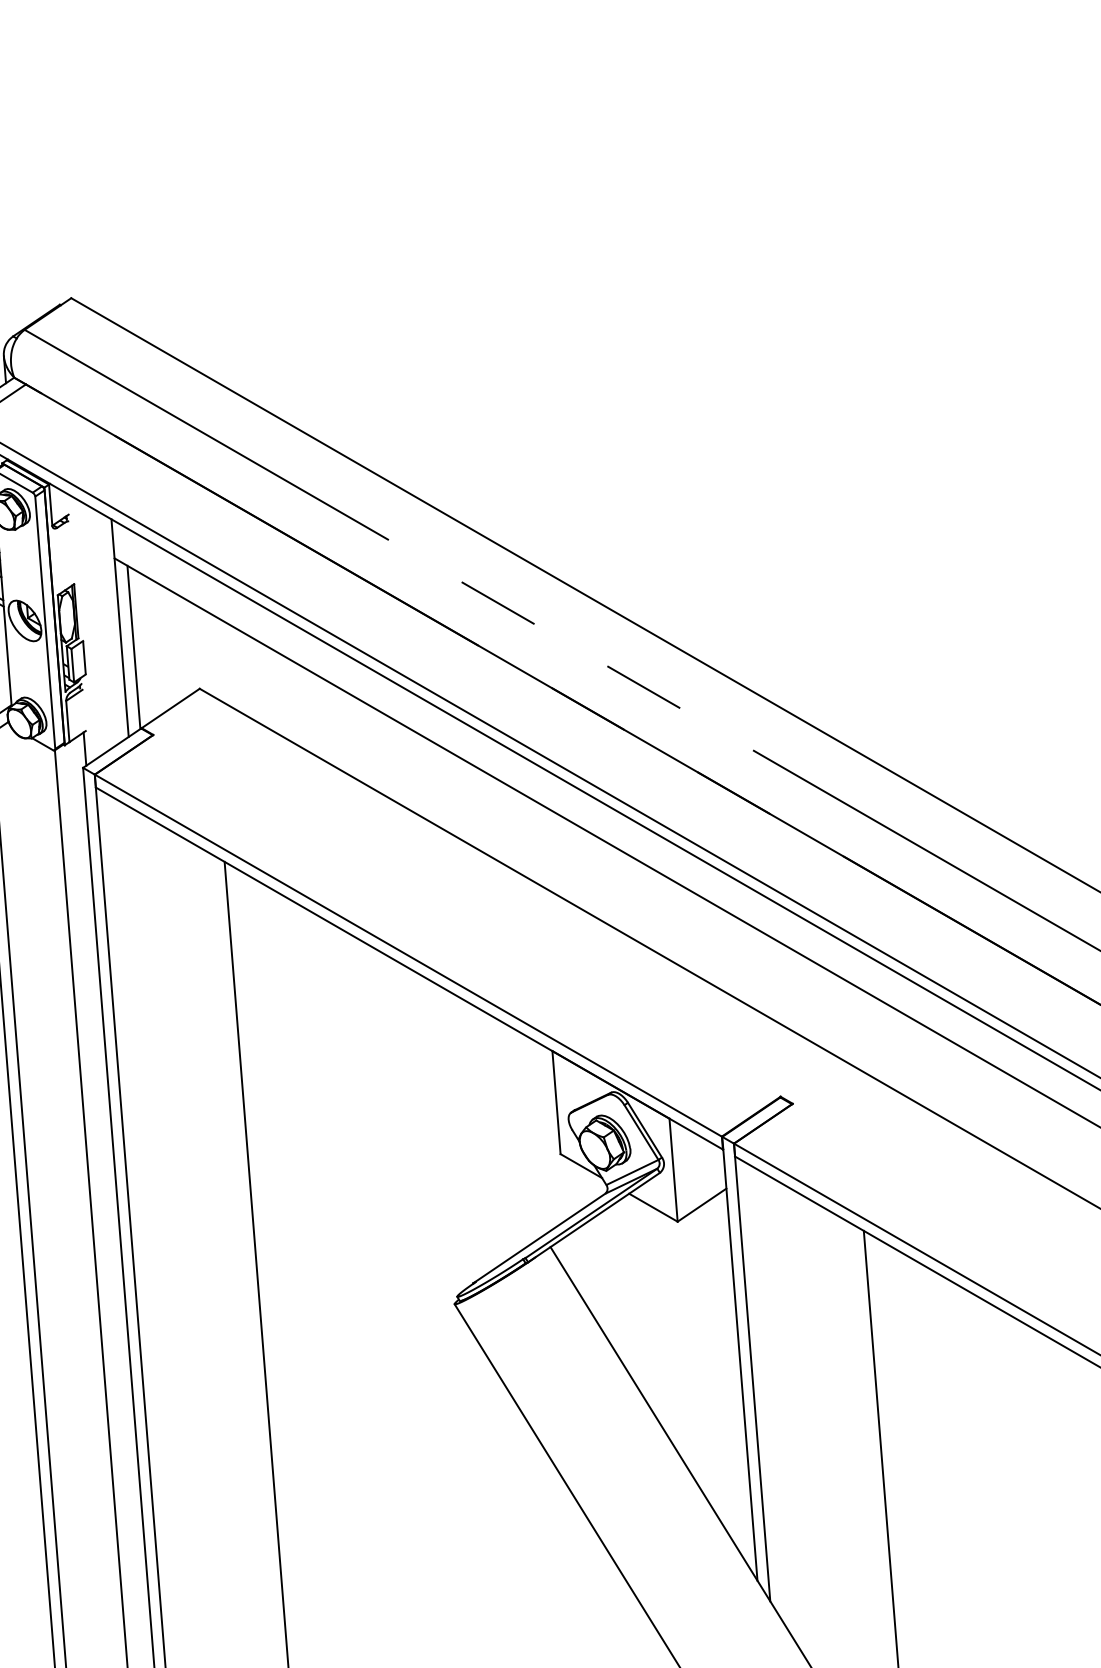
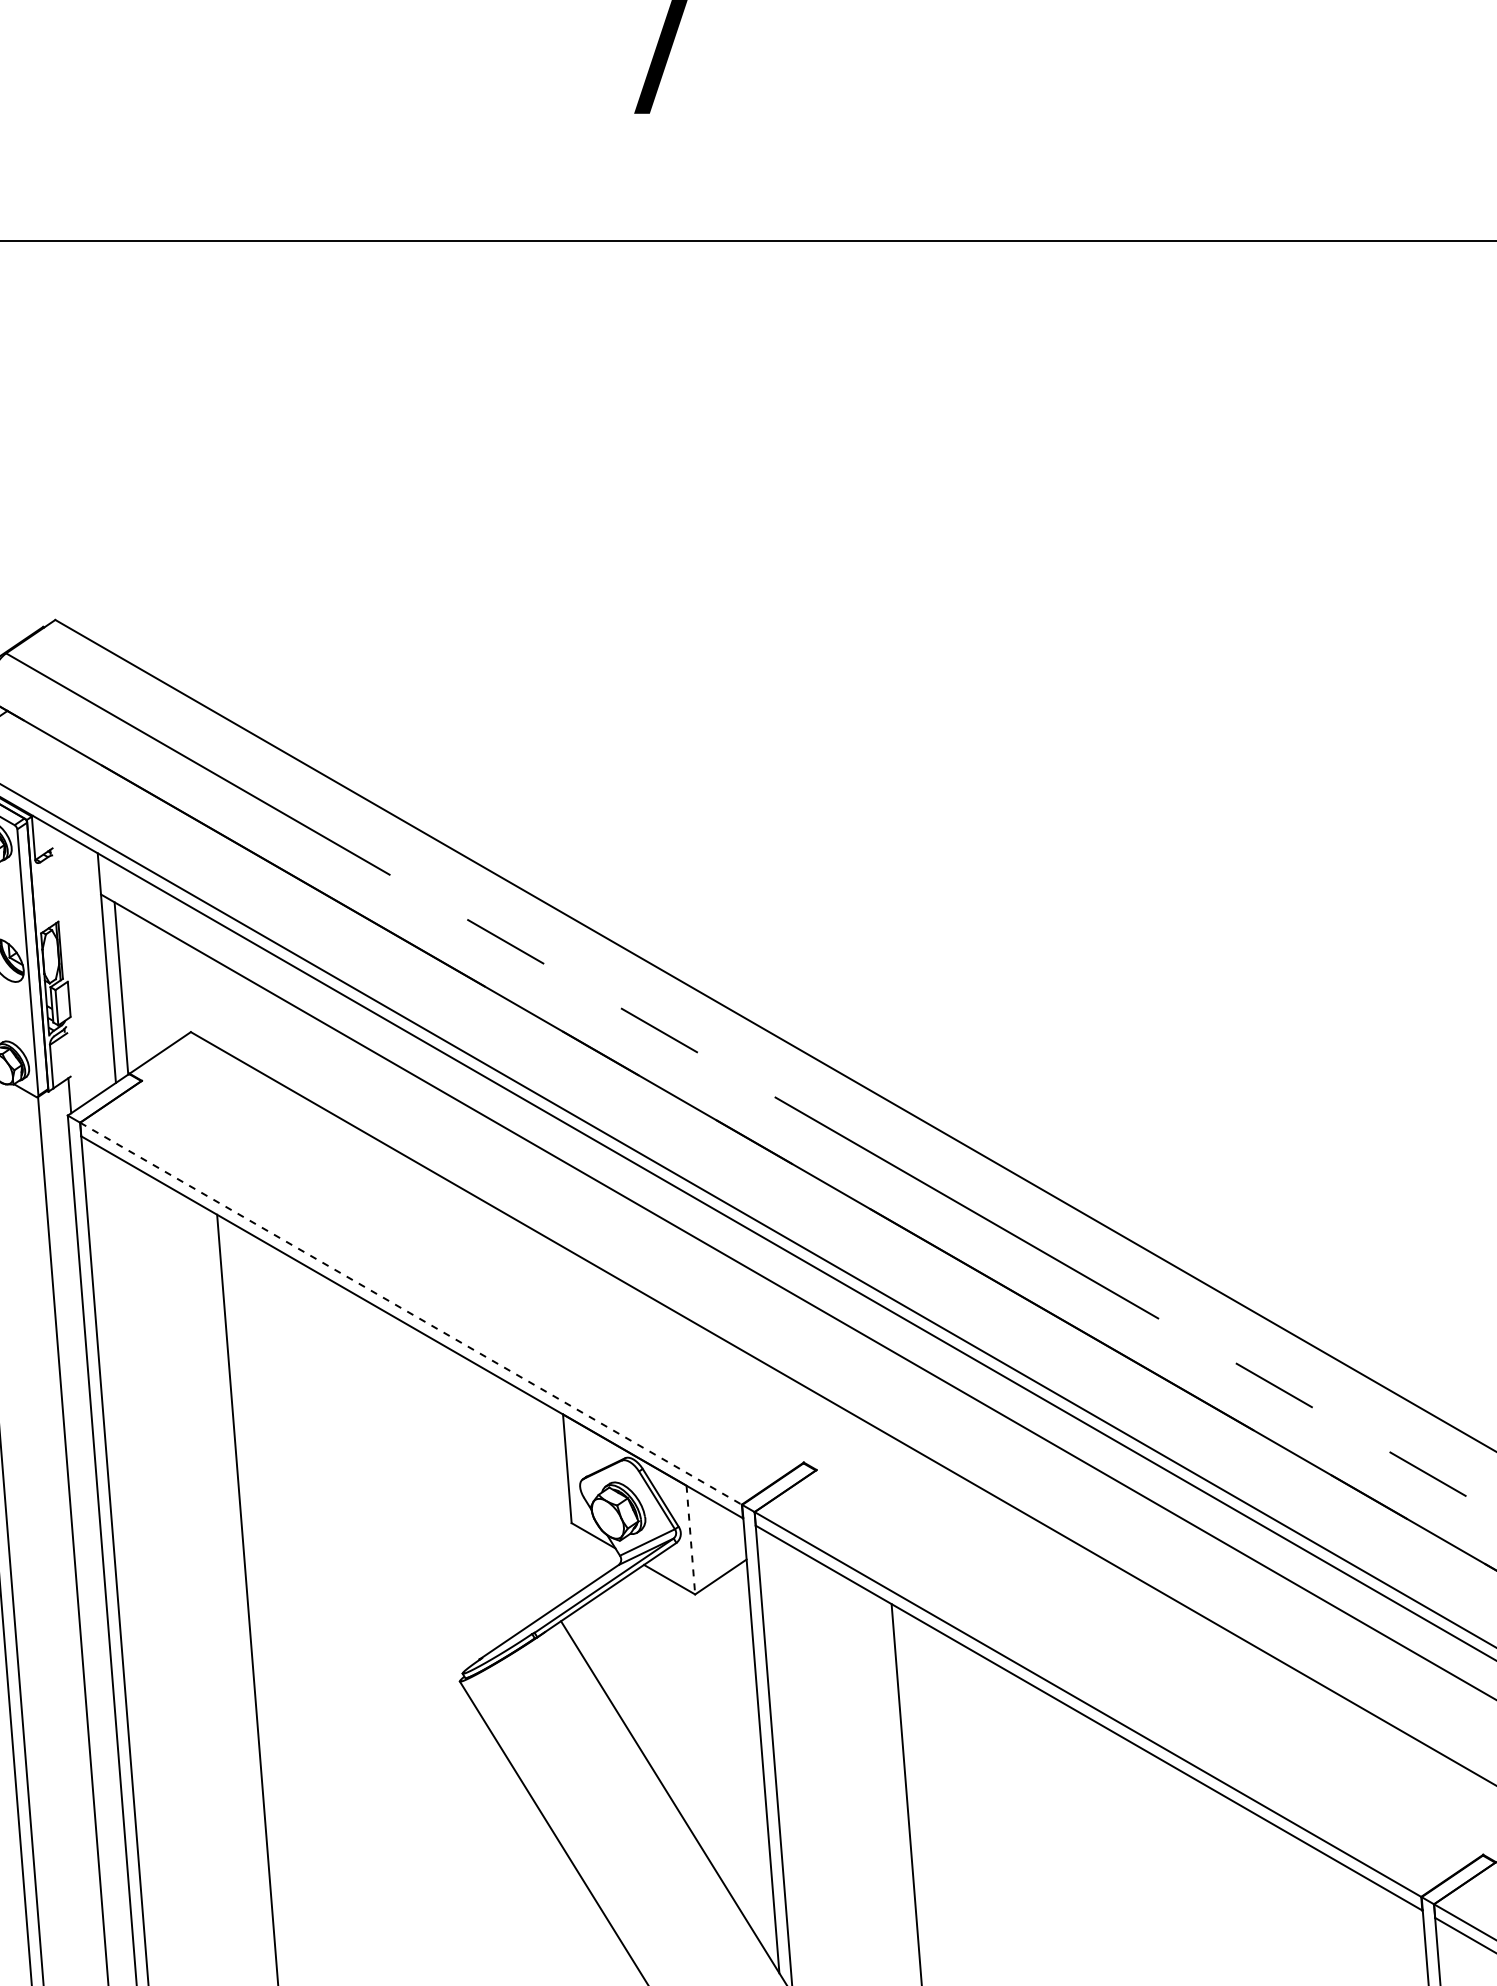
line: (408, 955) -> (411, 1313), solid -> dashed
line: (673, 1170) -> (690, 1540), solid -> dashed

